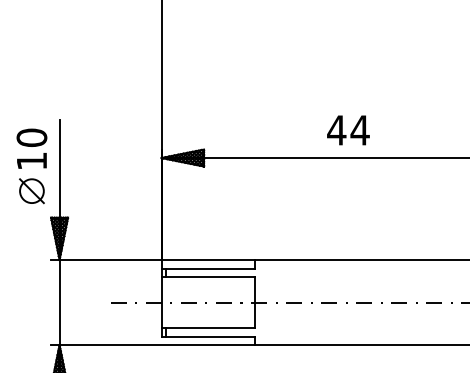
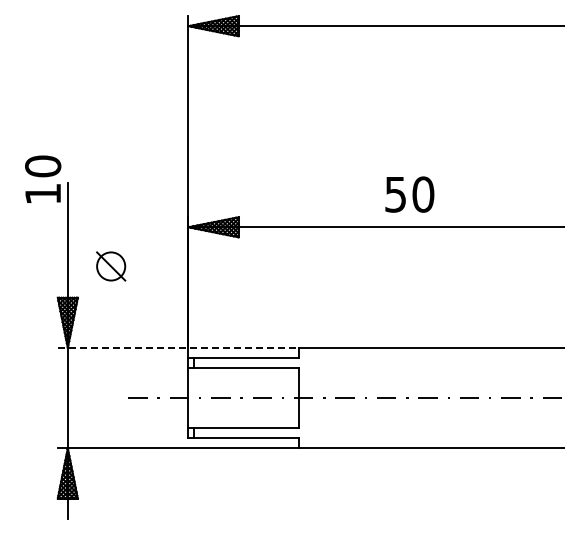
text: (348, 130) -> (409, 194), 44 -> 50
text: (32, 148) -> (43, 178), moved
part: (32, 191) -> (111, 266), moved
line: (153, 259) -> (178, 347), solid -> dashed

